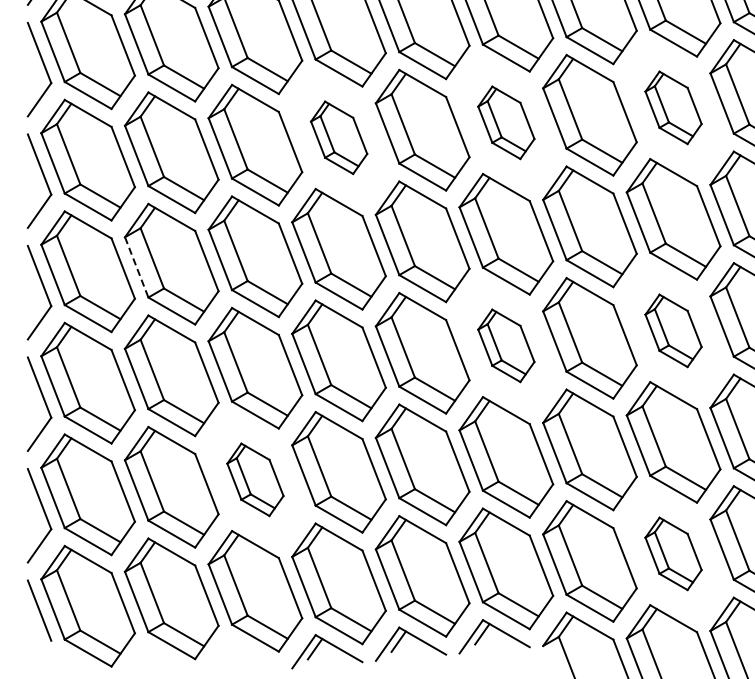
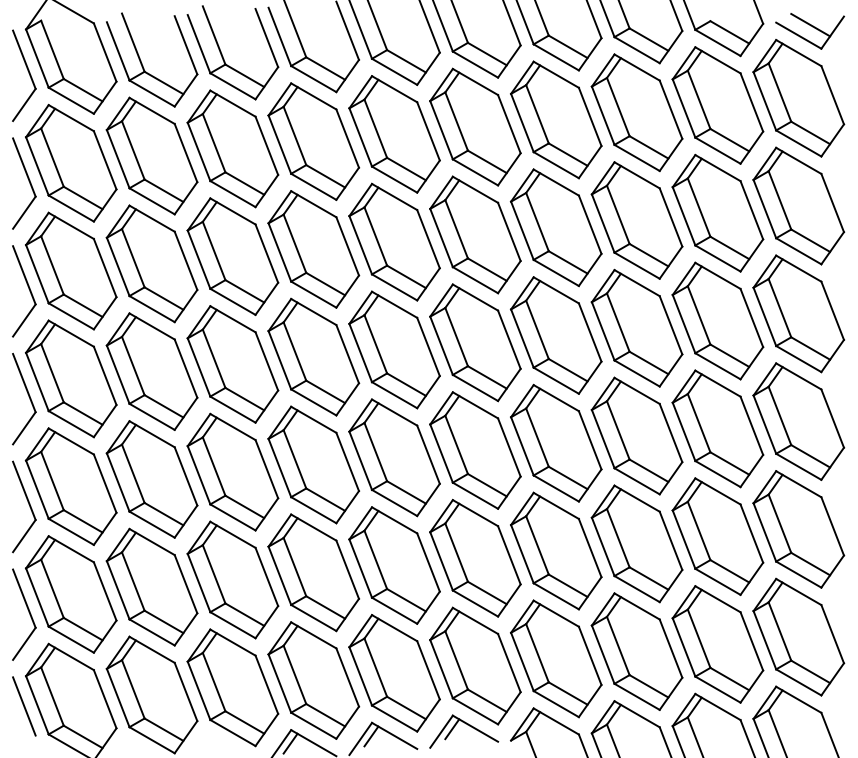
part: (672, 107) -> (636, 220), size x1.67
part: (506, 122) -> (475, 234), size x1.67
part: (338, 137) -> (313, 249), size x1.67
line: (137, 268) -> (118, 375), dashed -> solid
part: (672, 330) -> (636, 435), size x1.67
part: (506, 345) -> (475, 450), size x1.67
part: (254, 479) -> (232, 579), size x1.67
part: (672, 553) -> (636, 651), size x1.67

